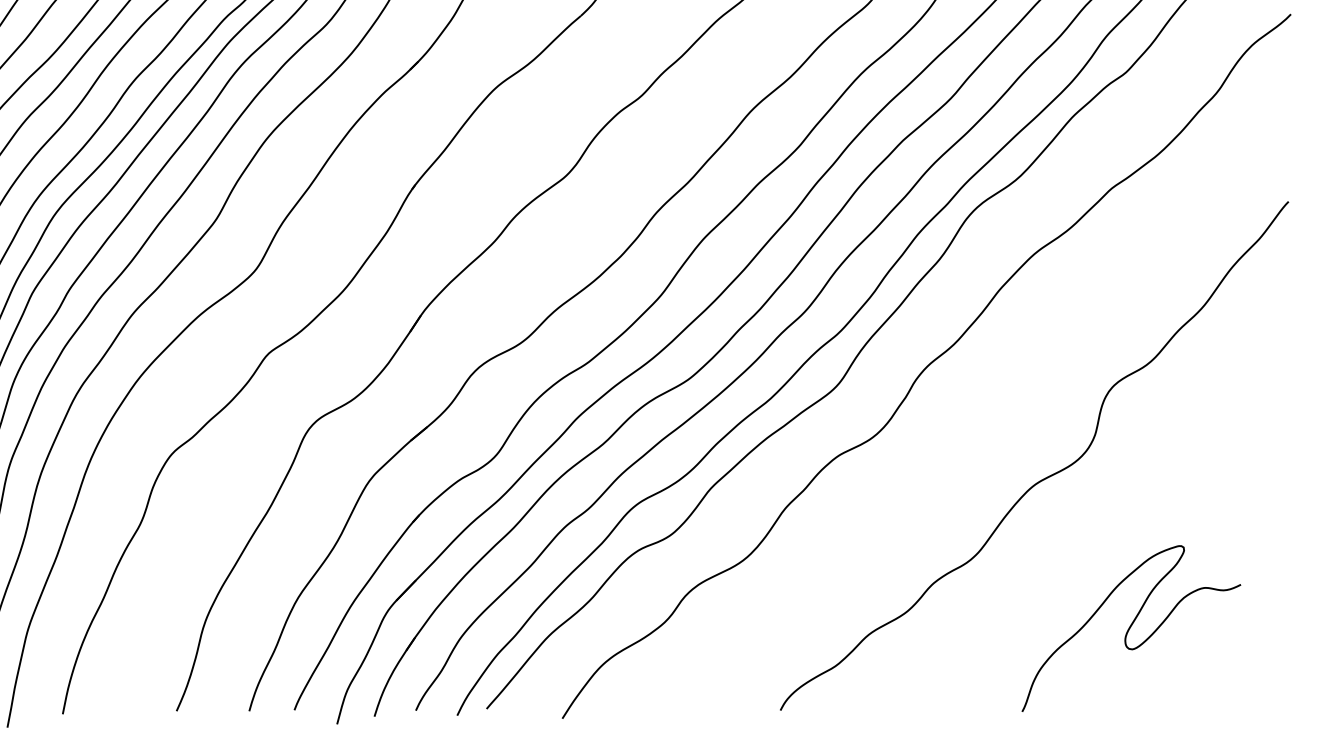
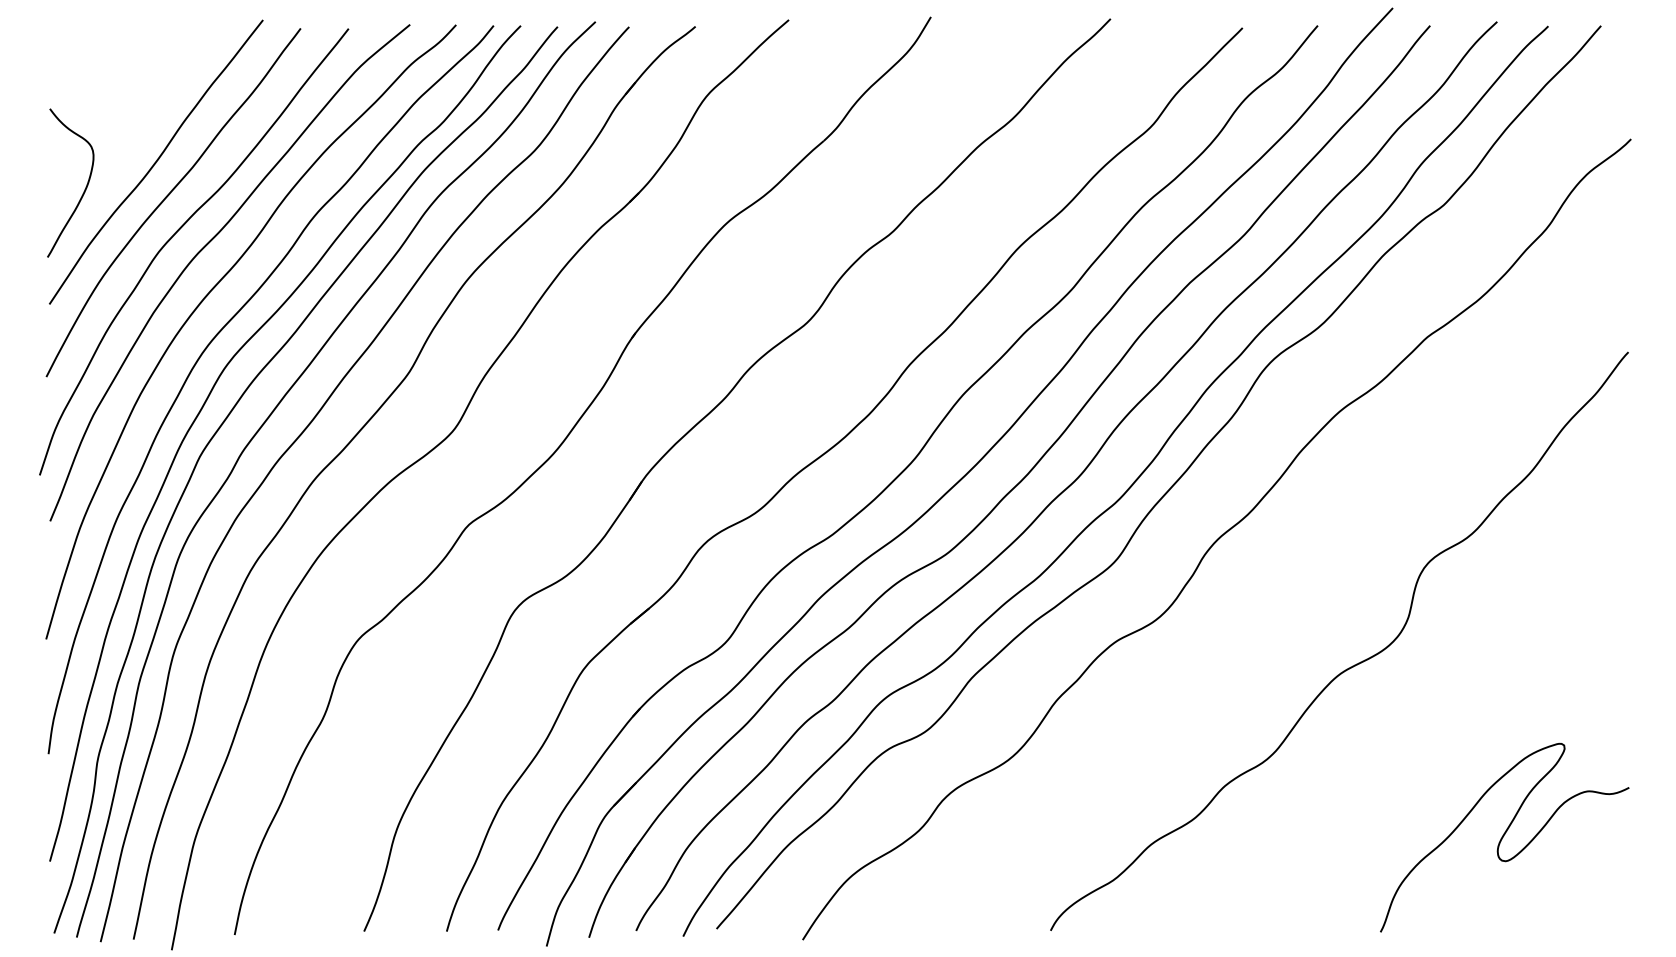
curve: (1131, 627) -> (1504, 836), moved

